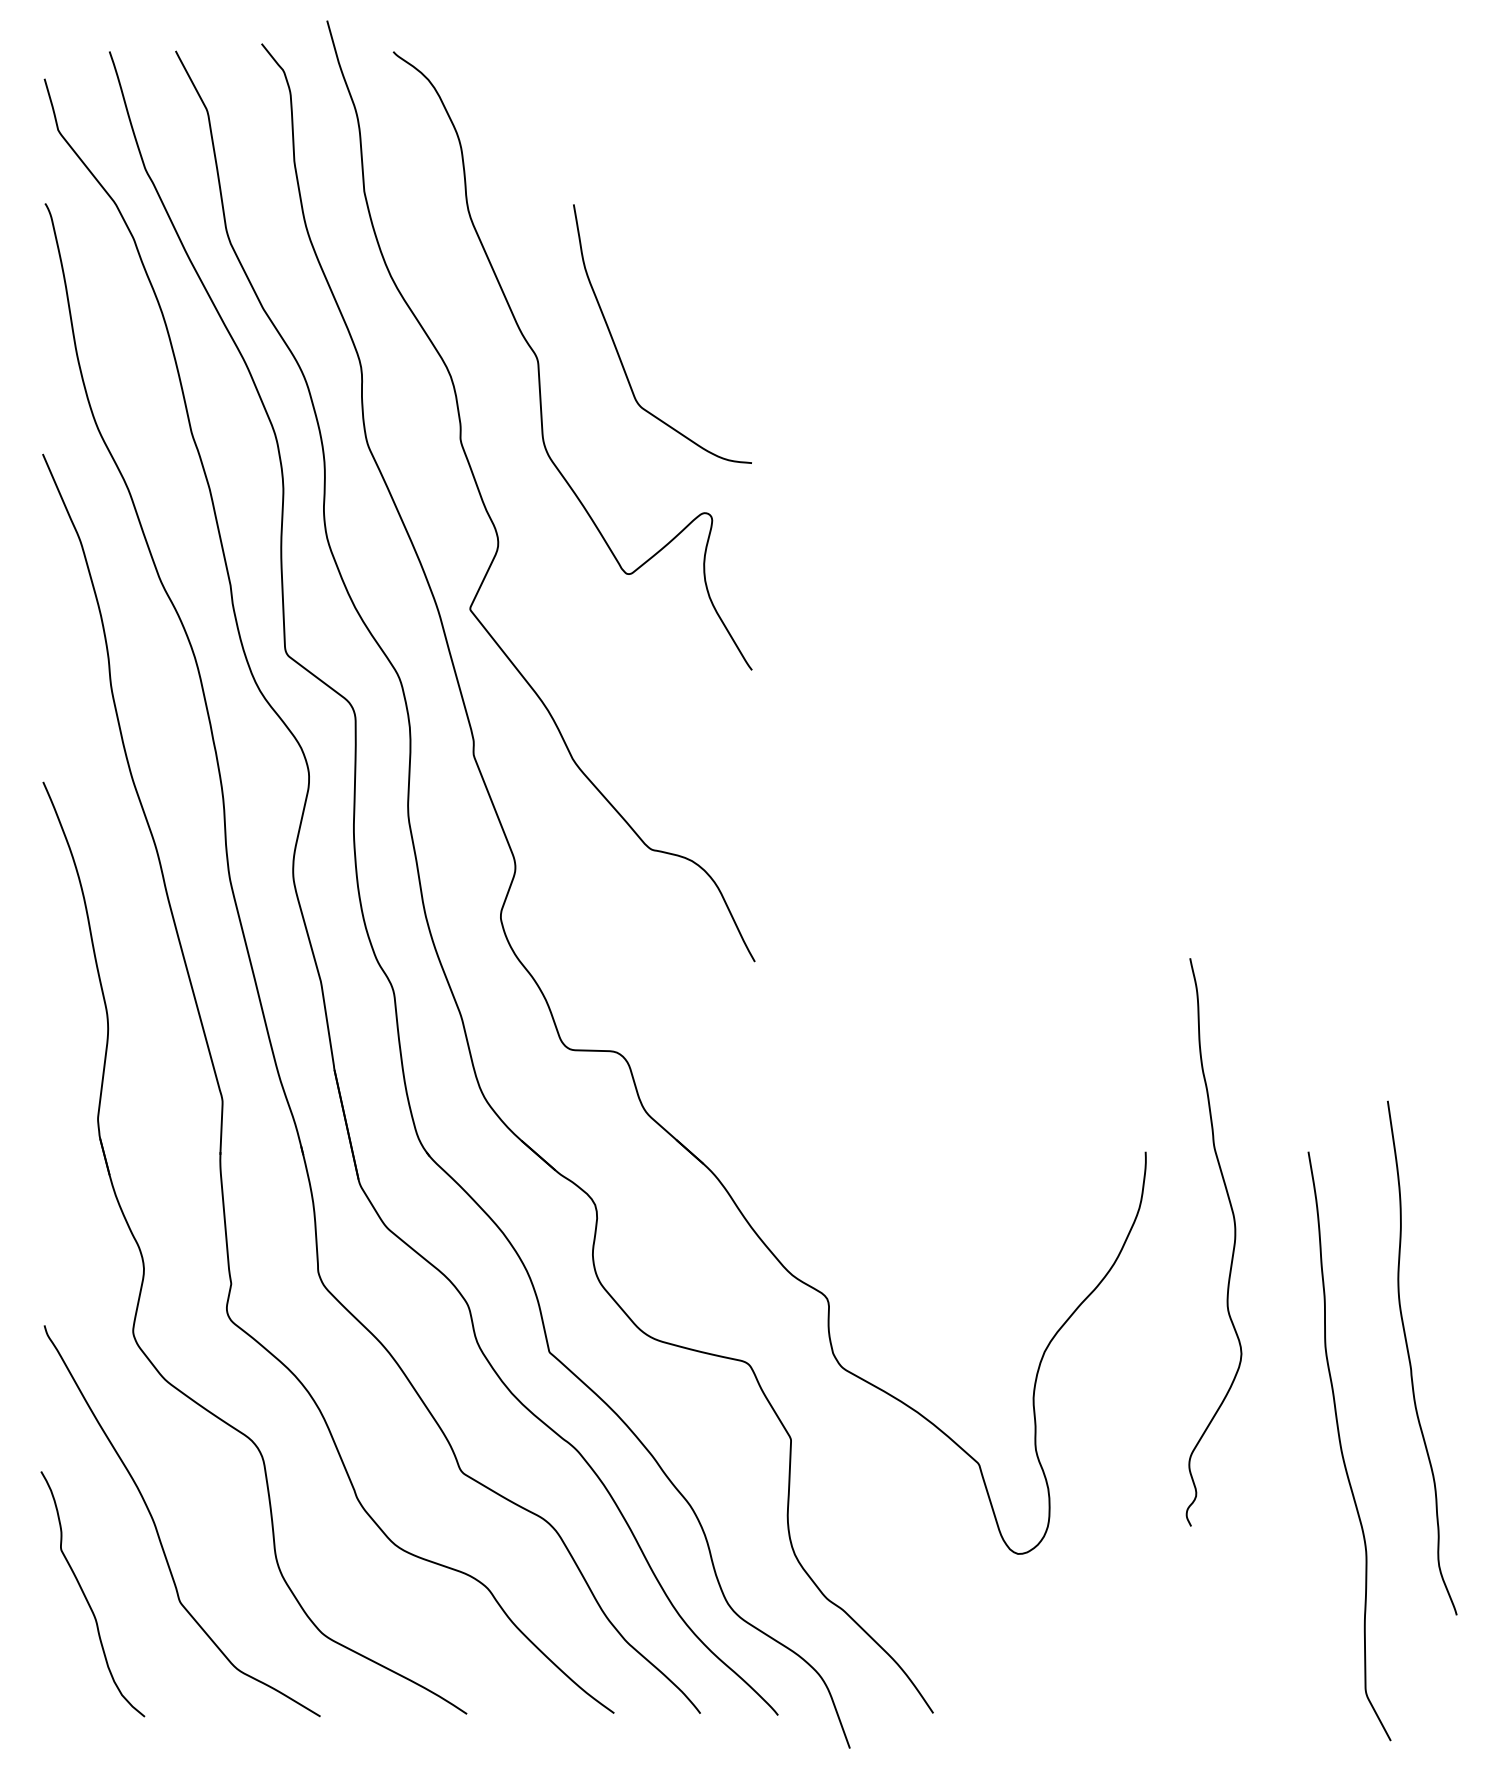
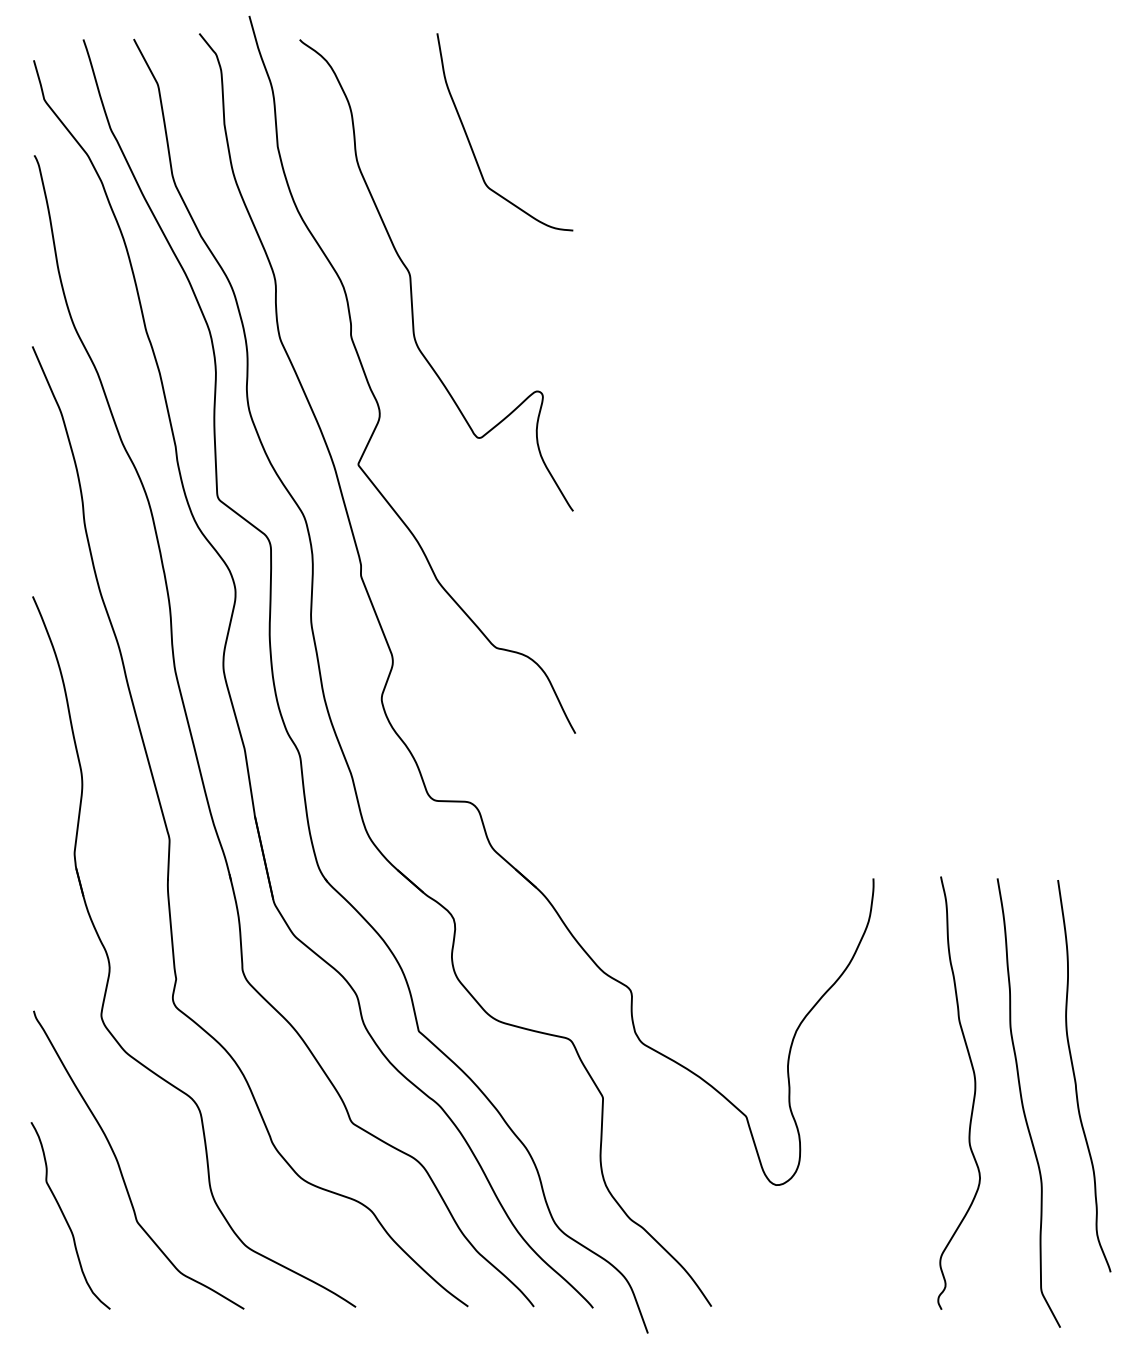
curve: (618, 351) -> (471, 145), moved
curve: (1233, 1243) -> (973, 1094), moved
curve: (1410, 1358) -> (1075, 1076), moved

